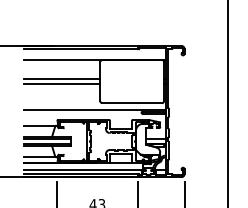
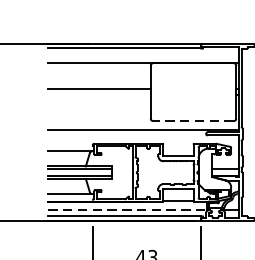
line: (62, 84) -> (99, 96), removed
line: (132, 103) -> (193, 121), solid -> dashed
line: (83, 169) -> (128, 210), solid -> dashed

